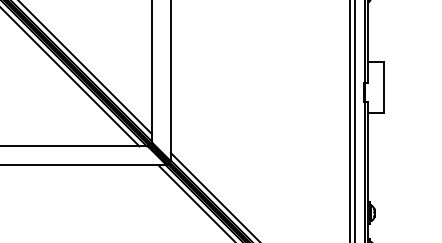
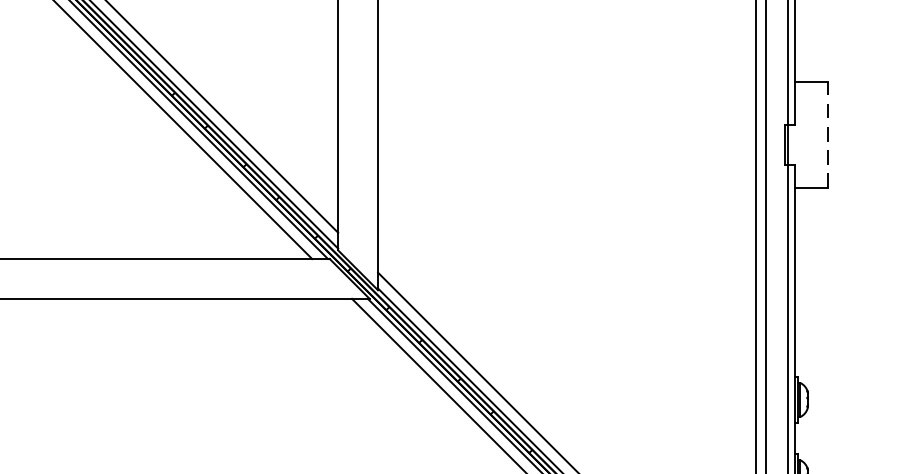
line: (384, 87) -> (828, 134), solid -> dashed

